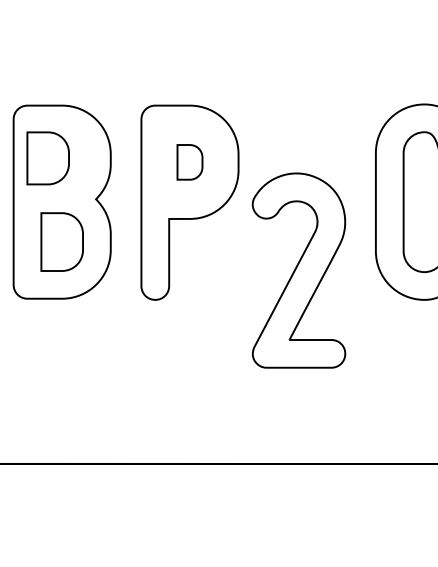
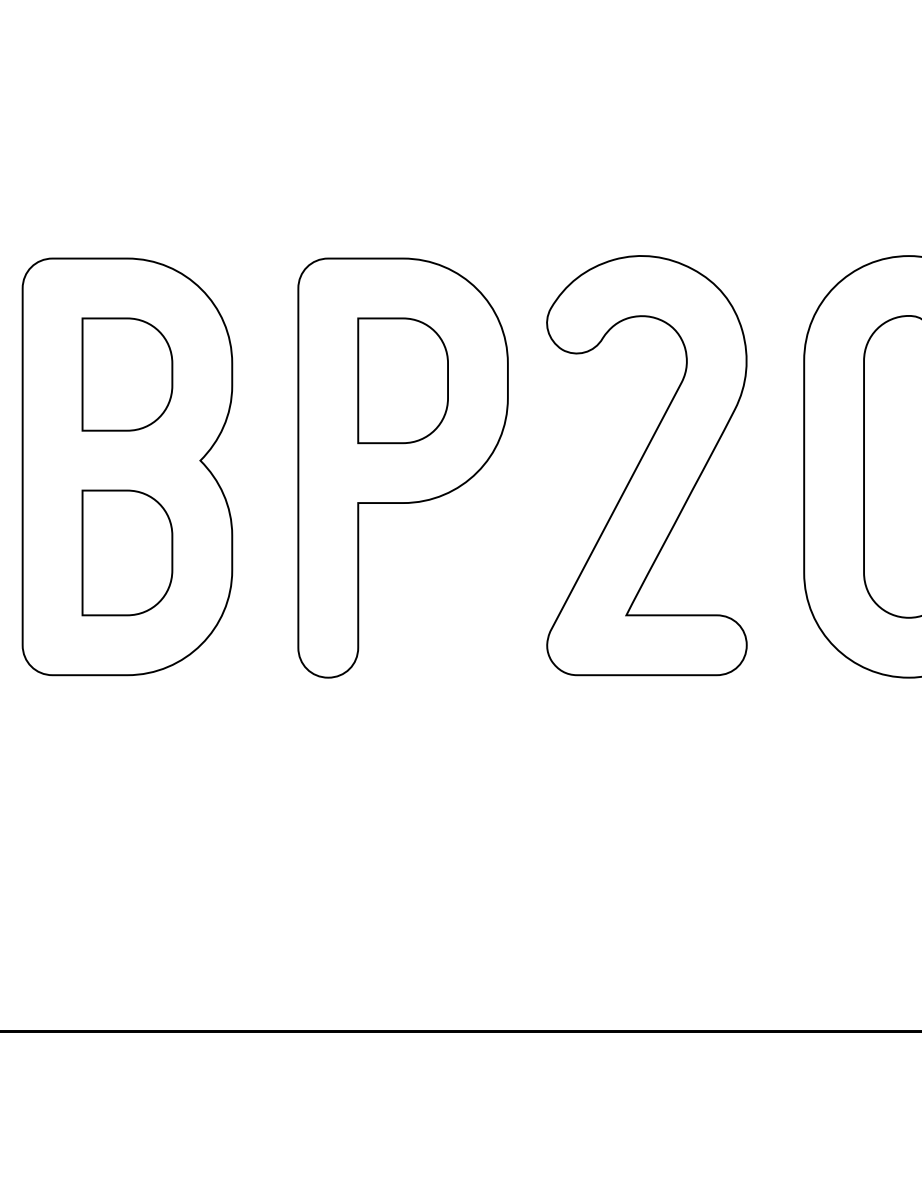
part: (47, 158) -> (125, 374), moved
part: (189, 162) -> (402, 381), size x1.67
part: (298, 270) -> (645, 465), moved

